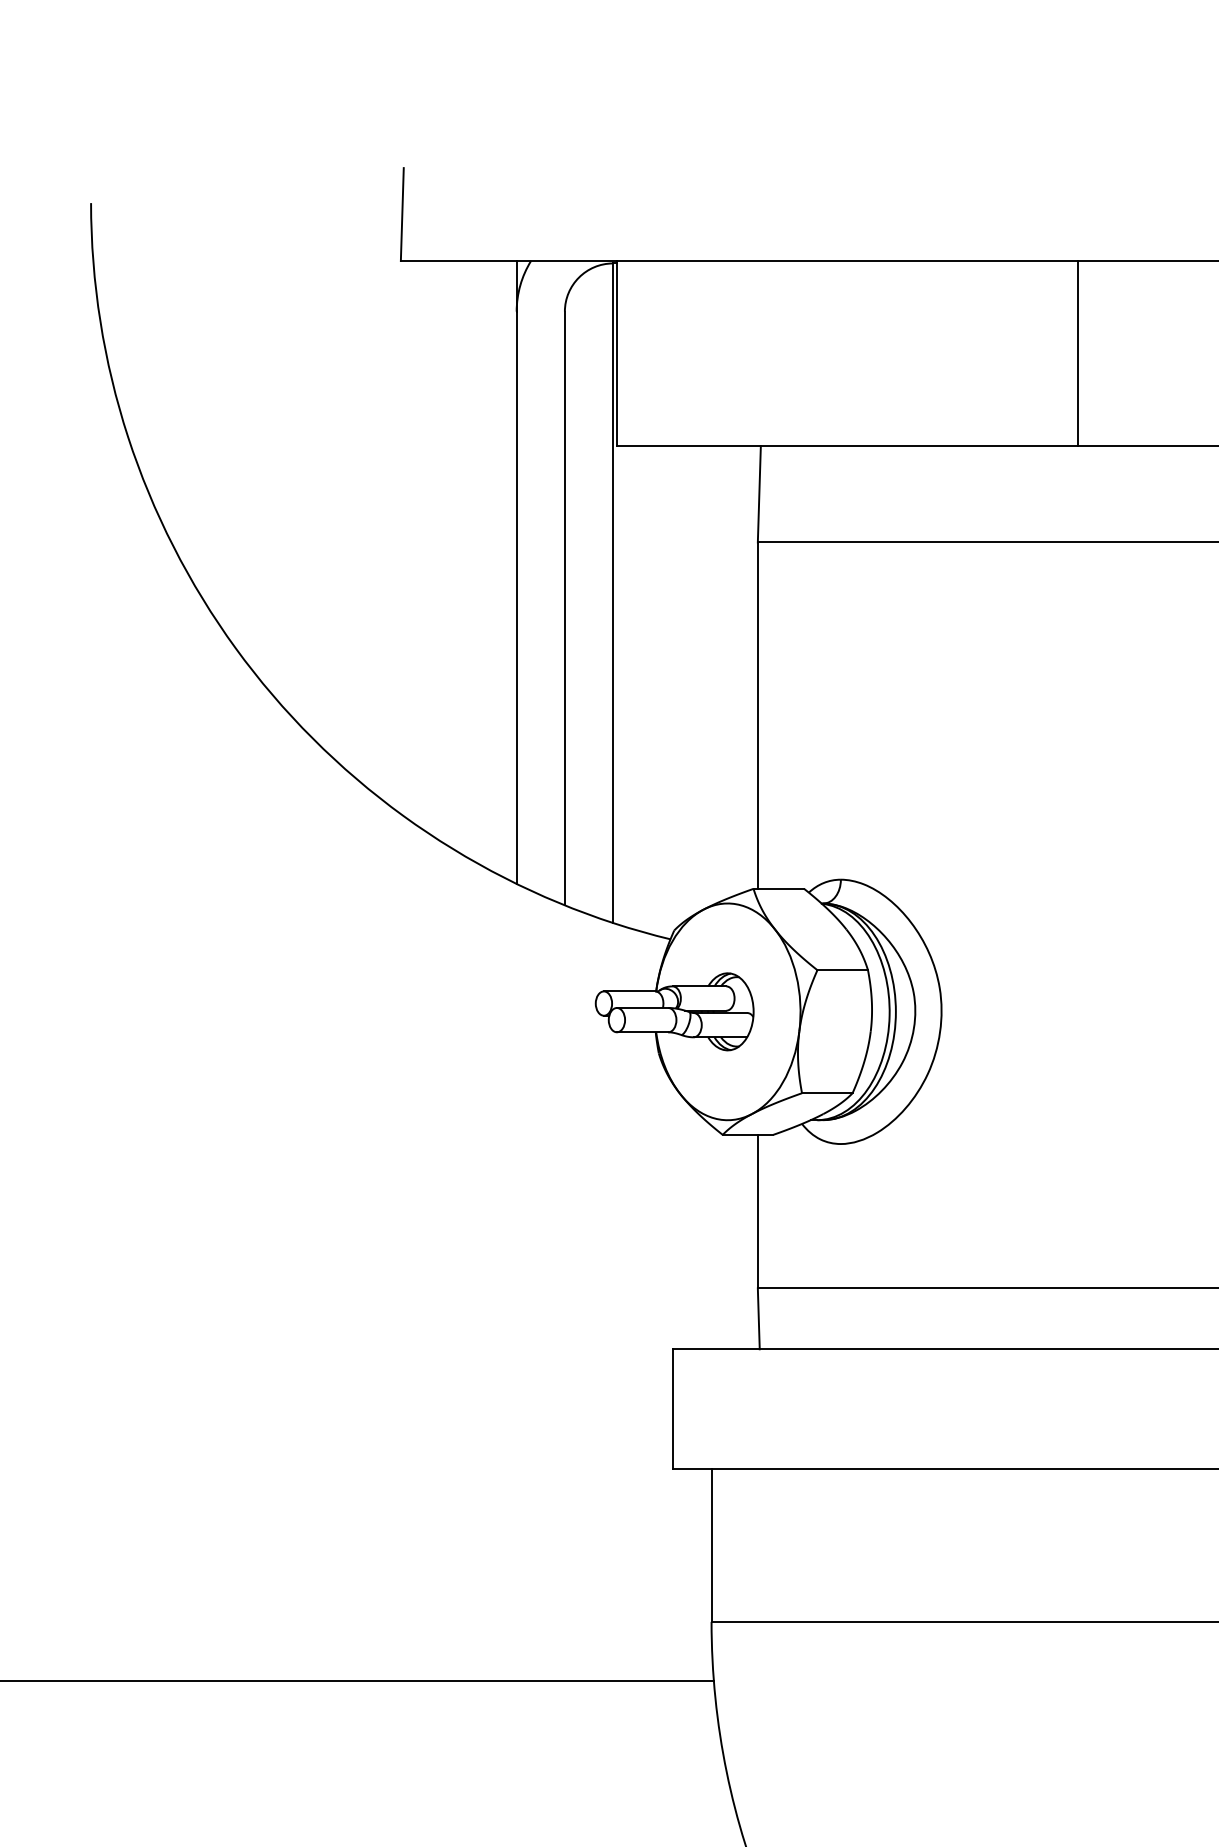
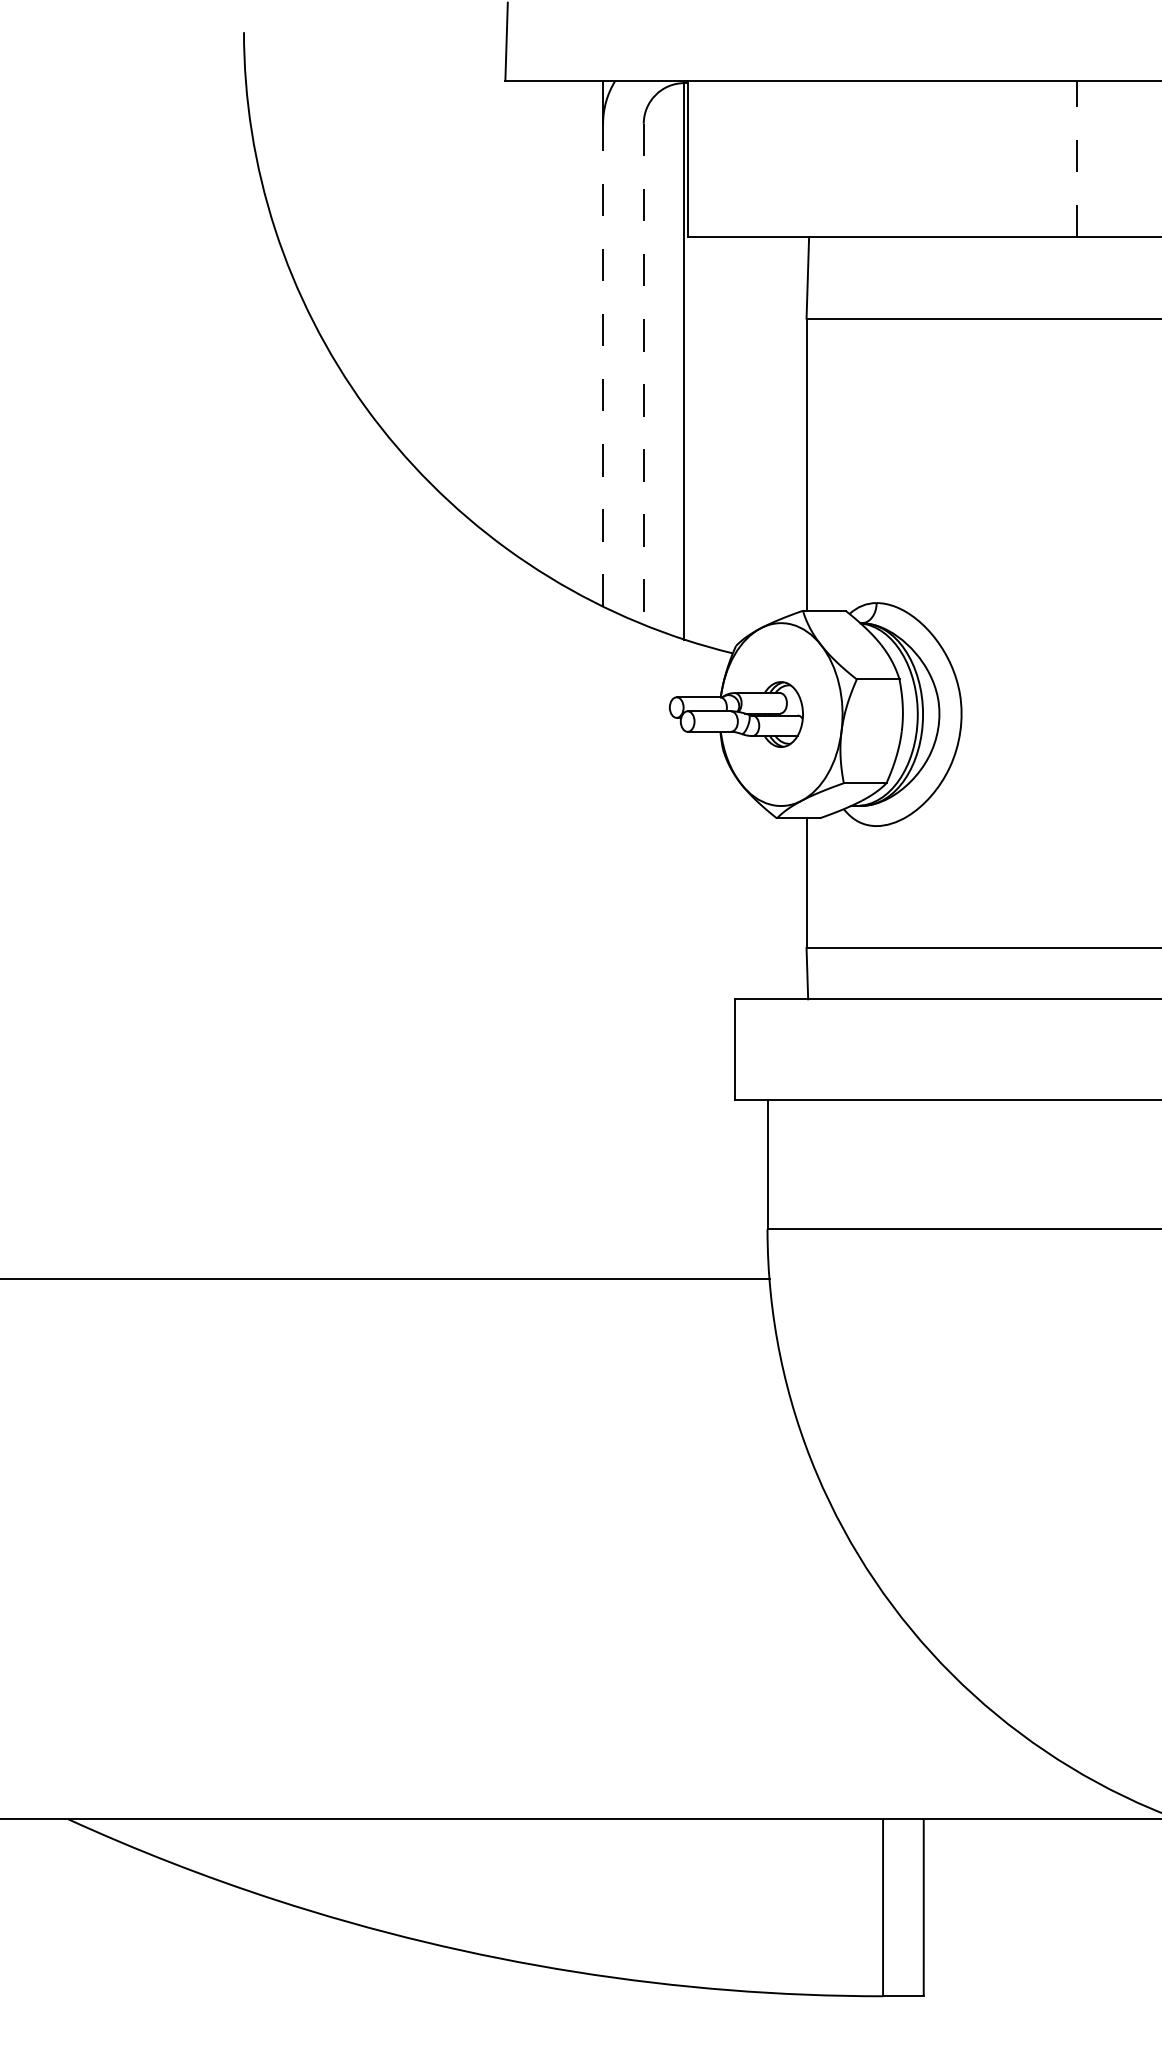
line: (1077, 352) -> (1076, 158), solid -> dashed
line: (517, 596) -> (603, 364), solid -> dashed
line: (564, 608) -> (643, 374), solid -> dashed

